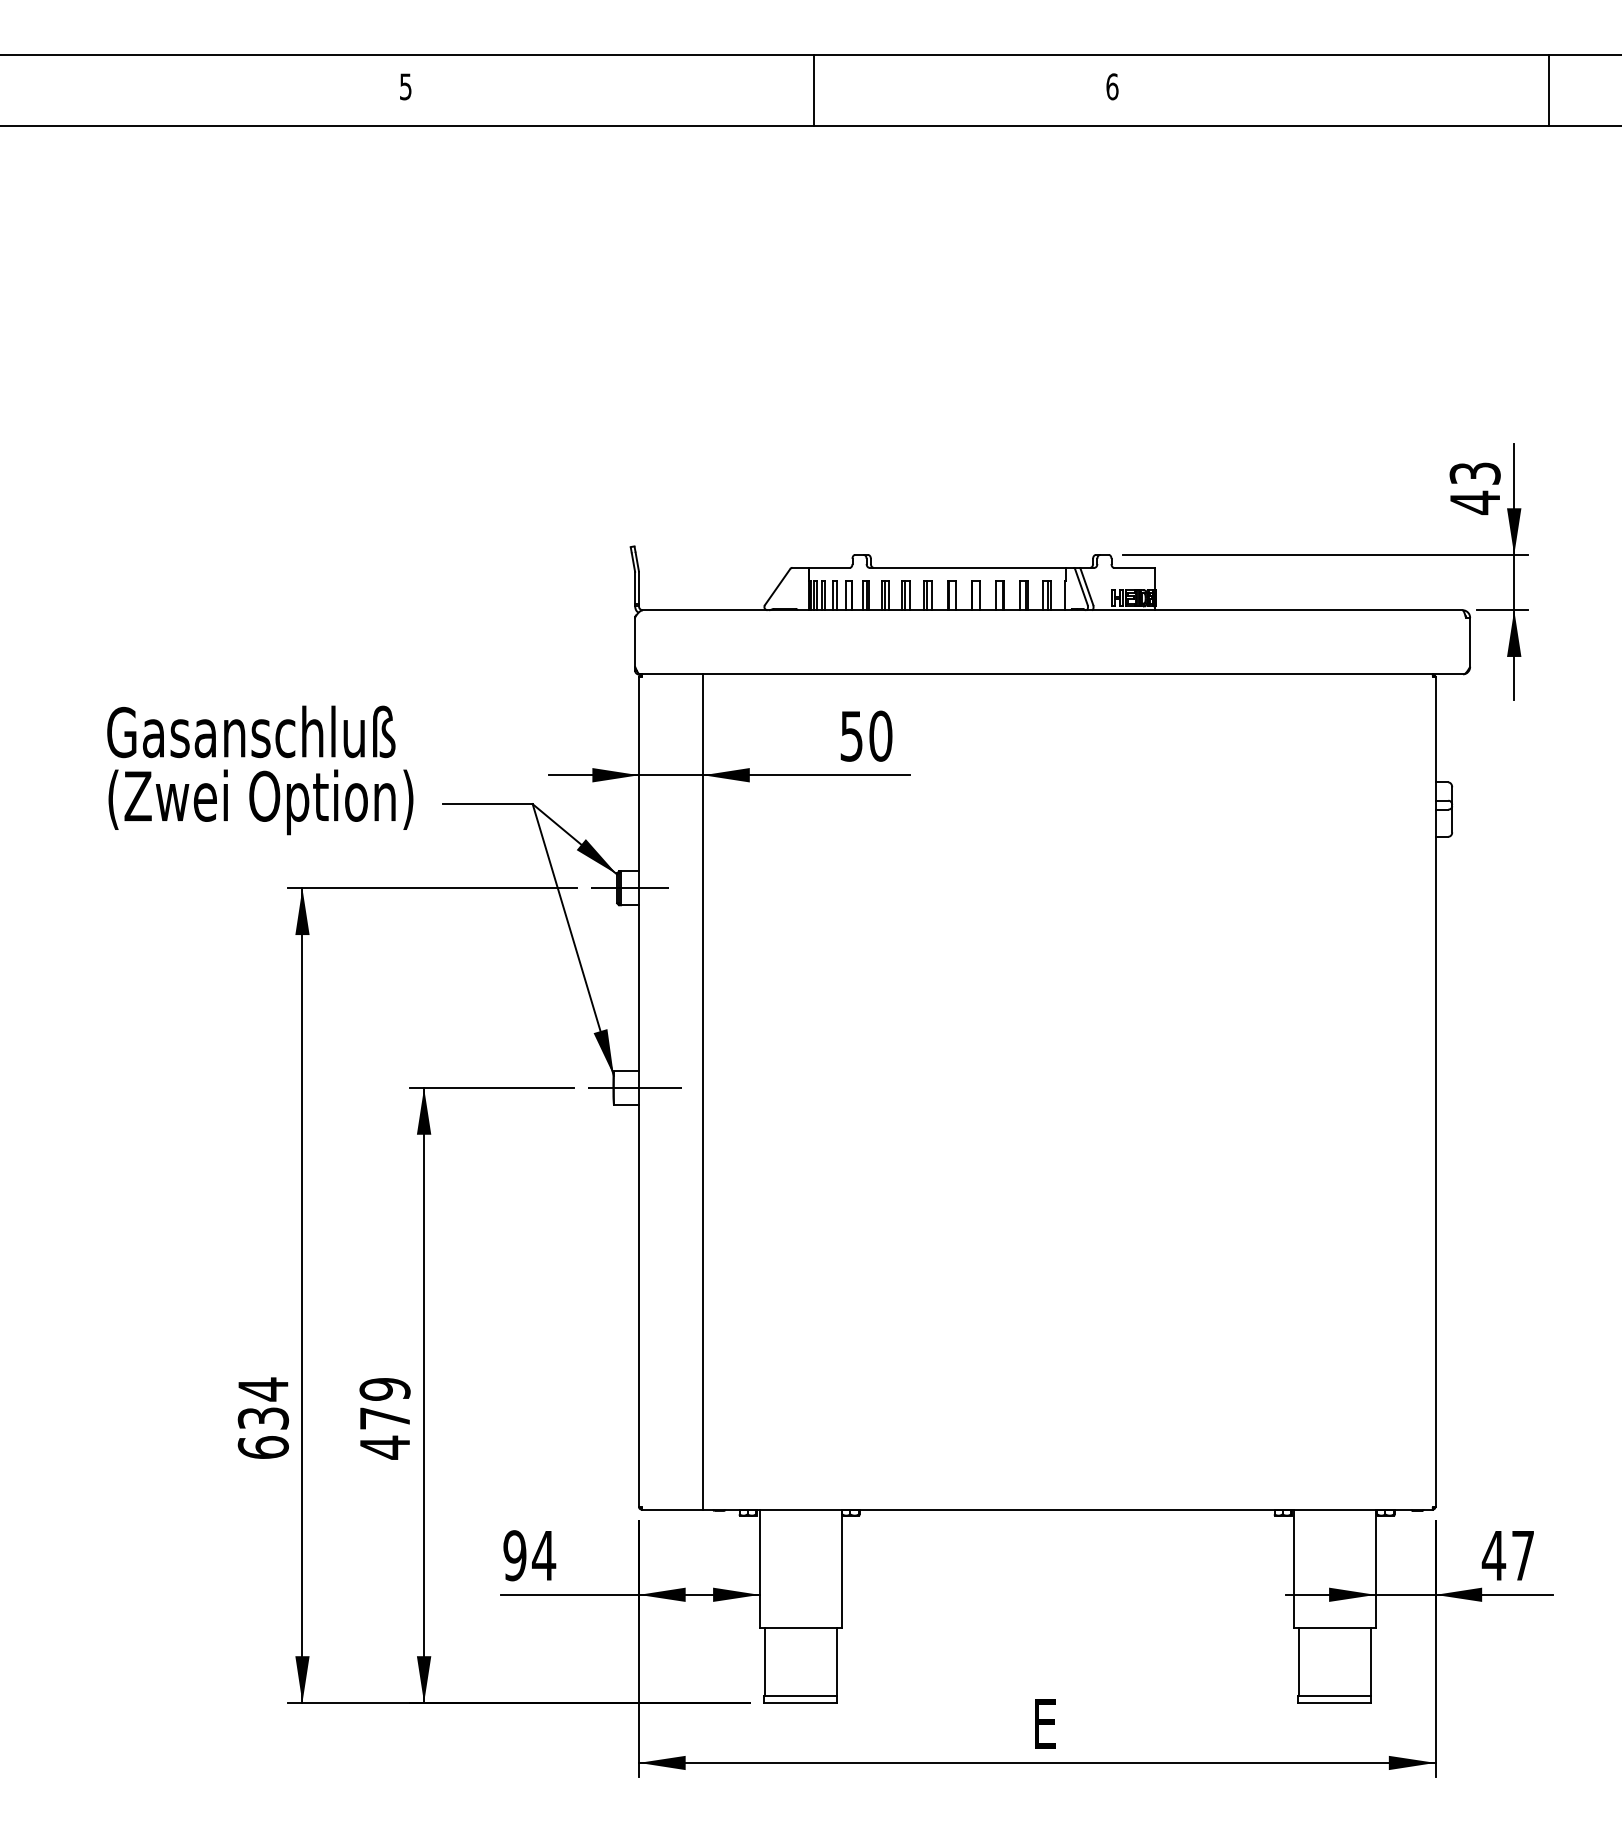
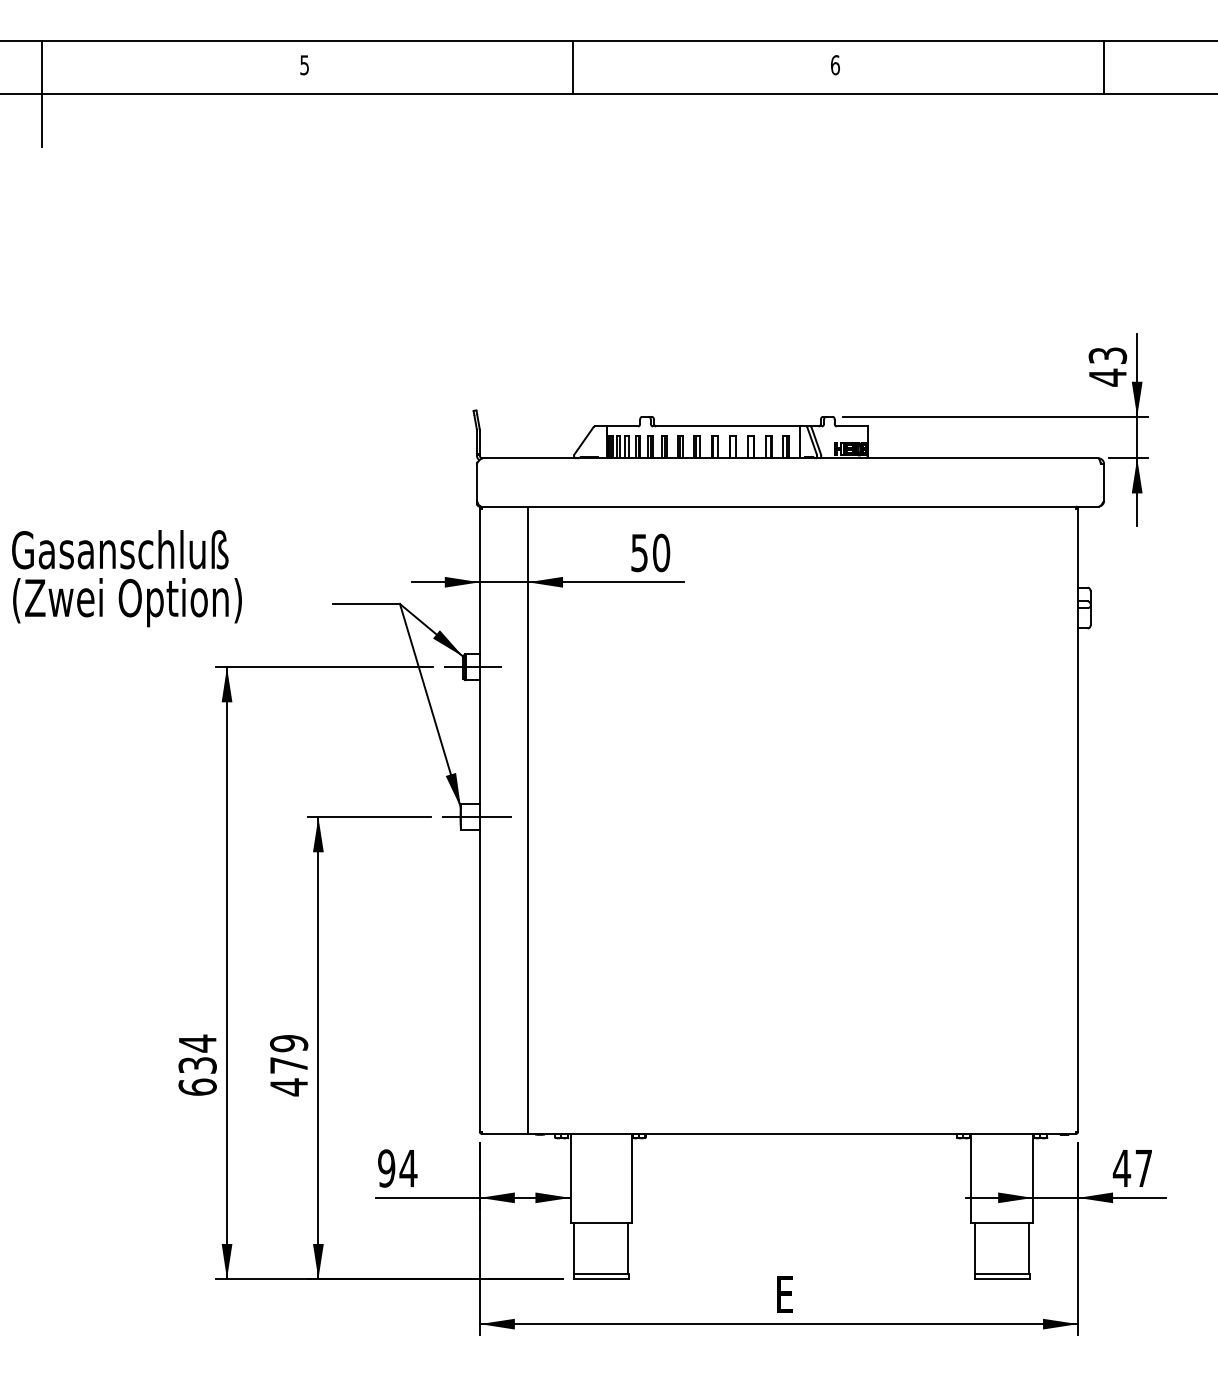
line: (814, 89) -> (573, 67), moved
line: (1548, 89) -> (1103, 67), moved
line: (56, 125) -> (42, 94), added
text: (260, 770) -> (127, 578), moved

